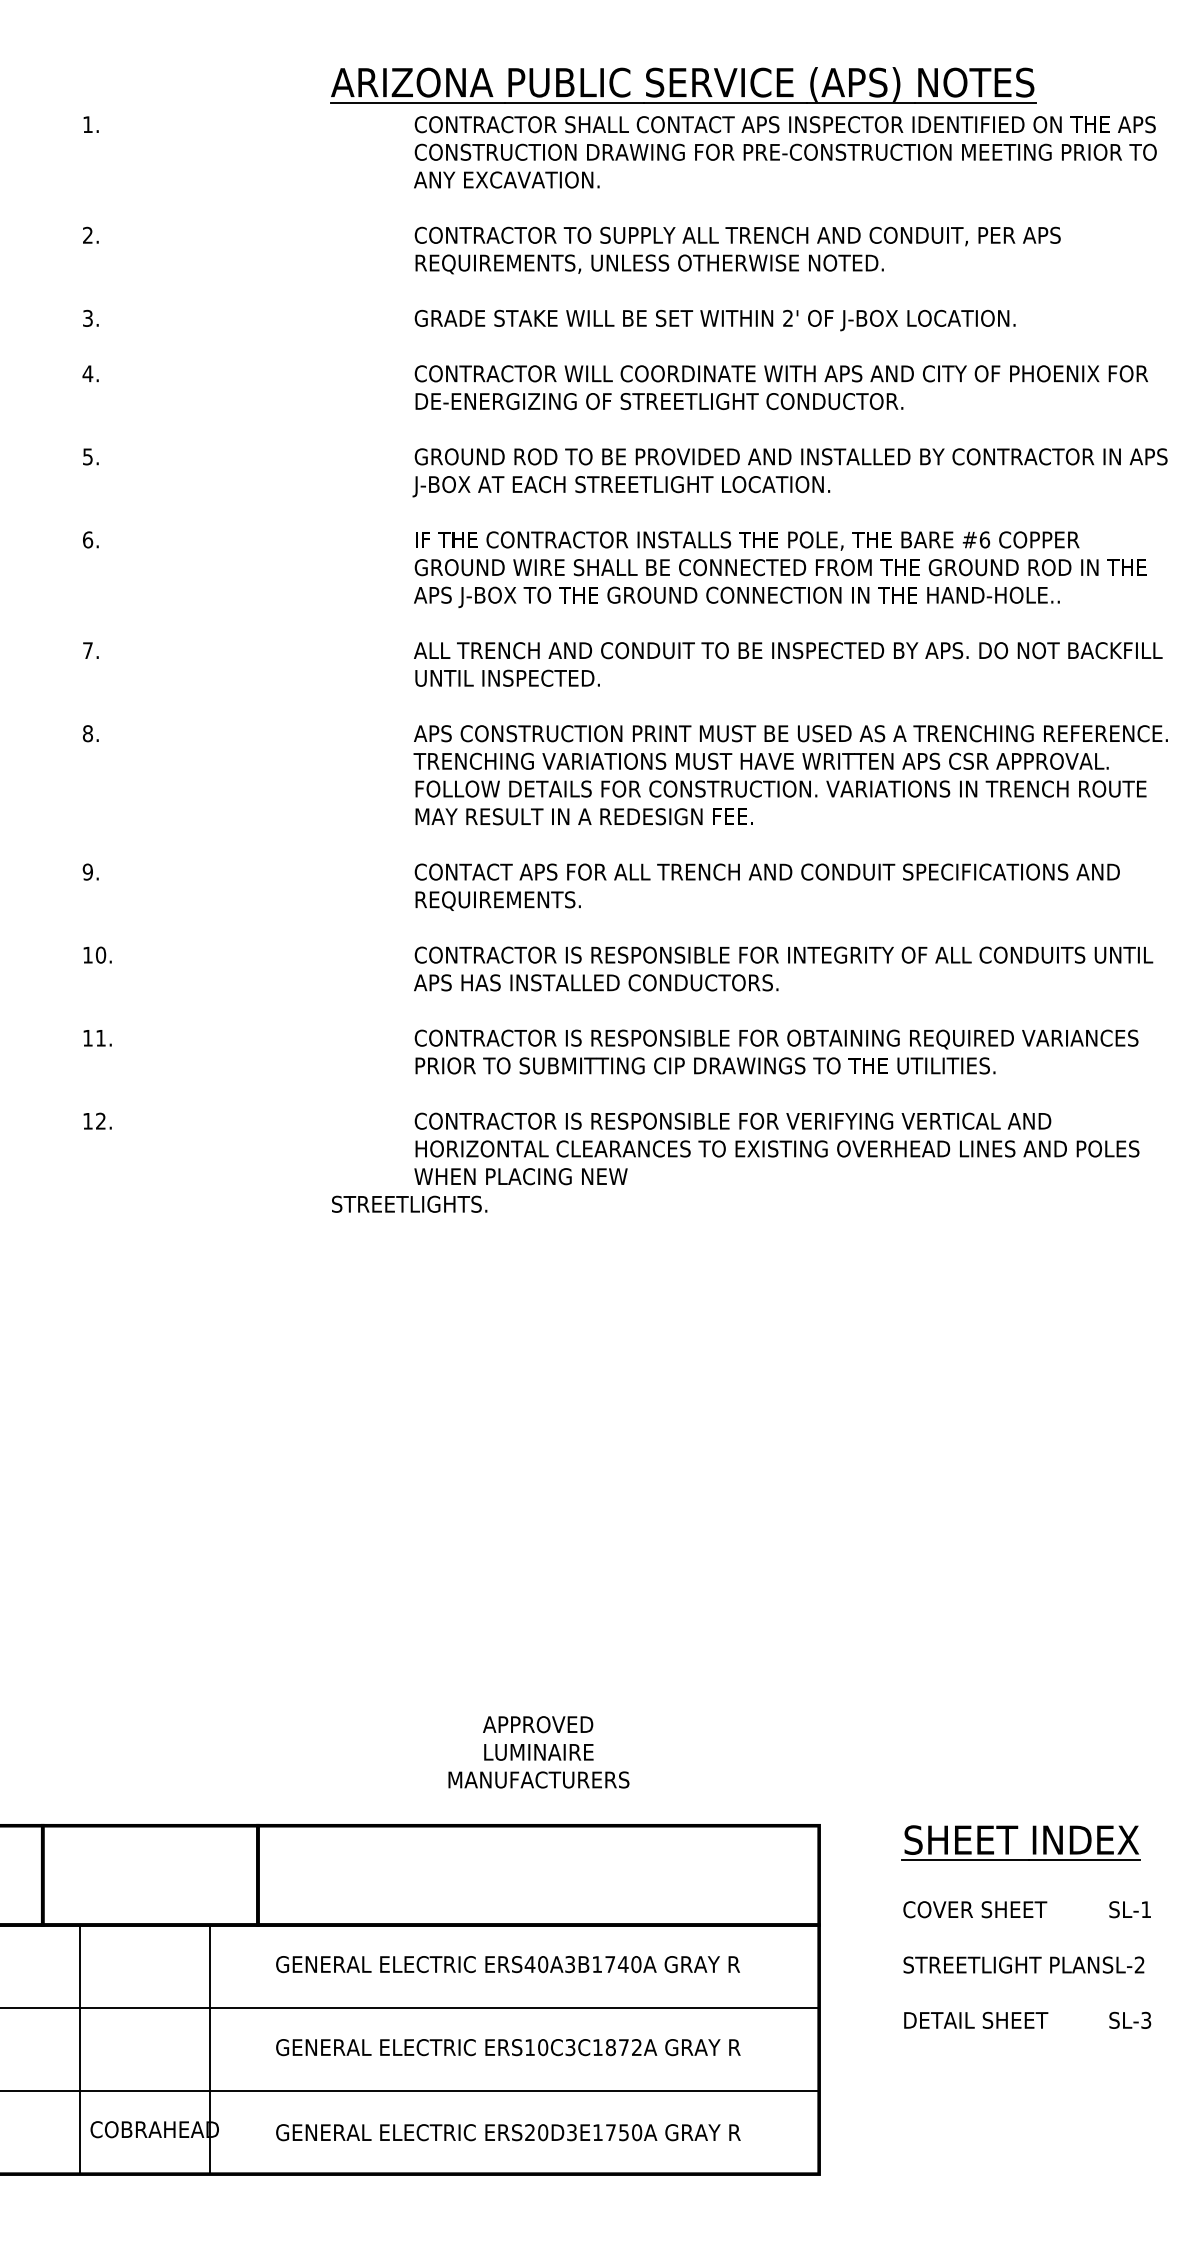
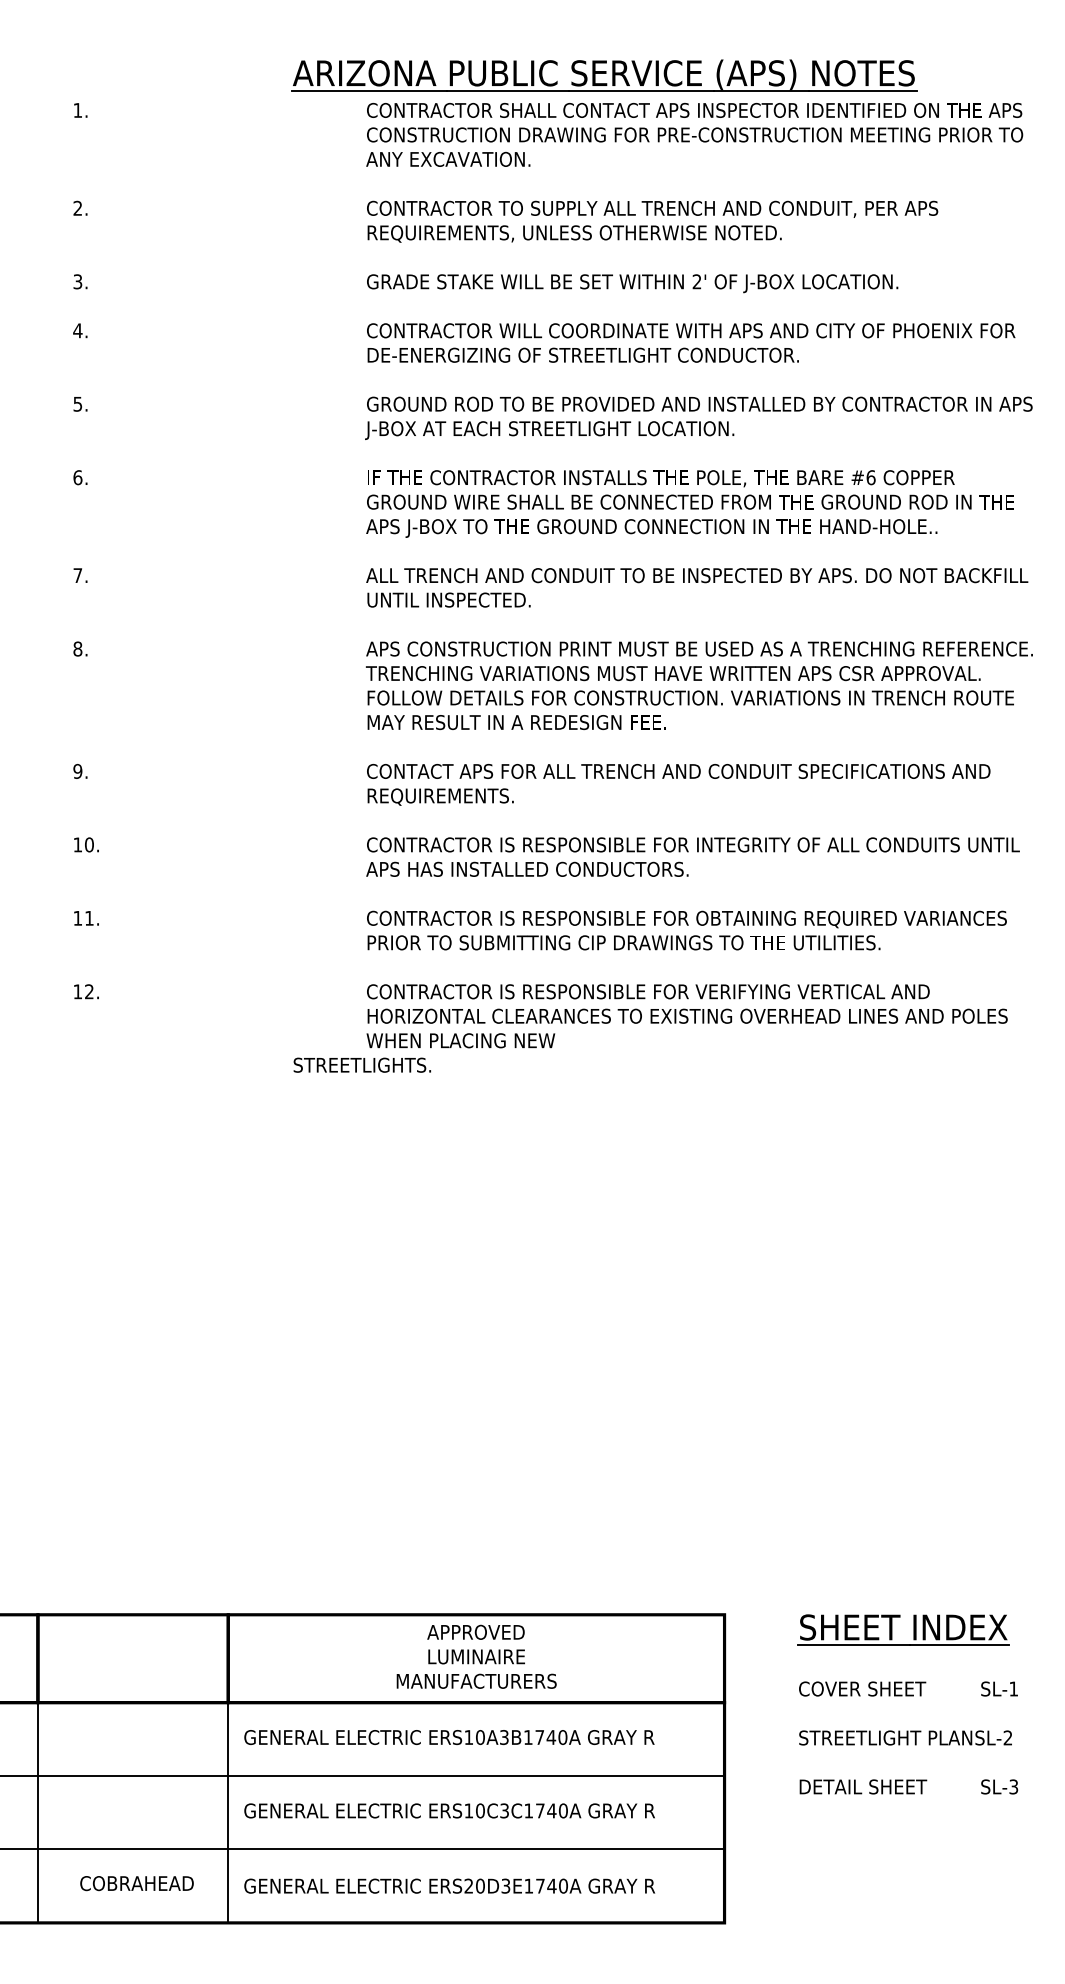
text: (538, 1751) -> (476, 1656), moved
text: (529, 1964) -> (468, 1737), ERS40A3B1740A -> ERS10A3B1740A
text: (623, 2047) -> (551, 1810), ERS10C3C1872A -> ERS10C3C1740A
line: (79, 2049) -> (37, 1812), moved
line: (210, 2049) -> (228, 1812), moved
text: (623, 2131) -> (551, 1885), ERS20D3E1750A -> ERS20D3E1740A

